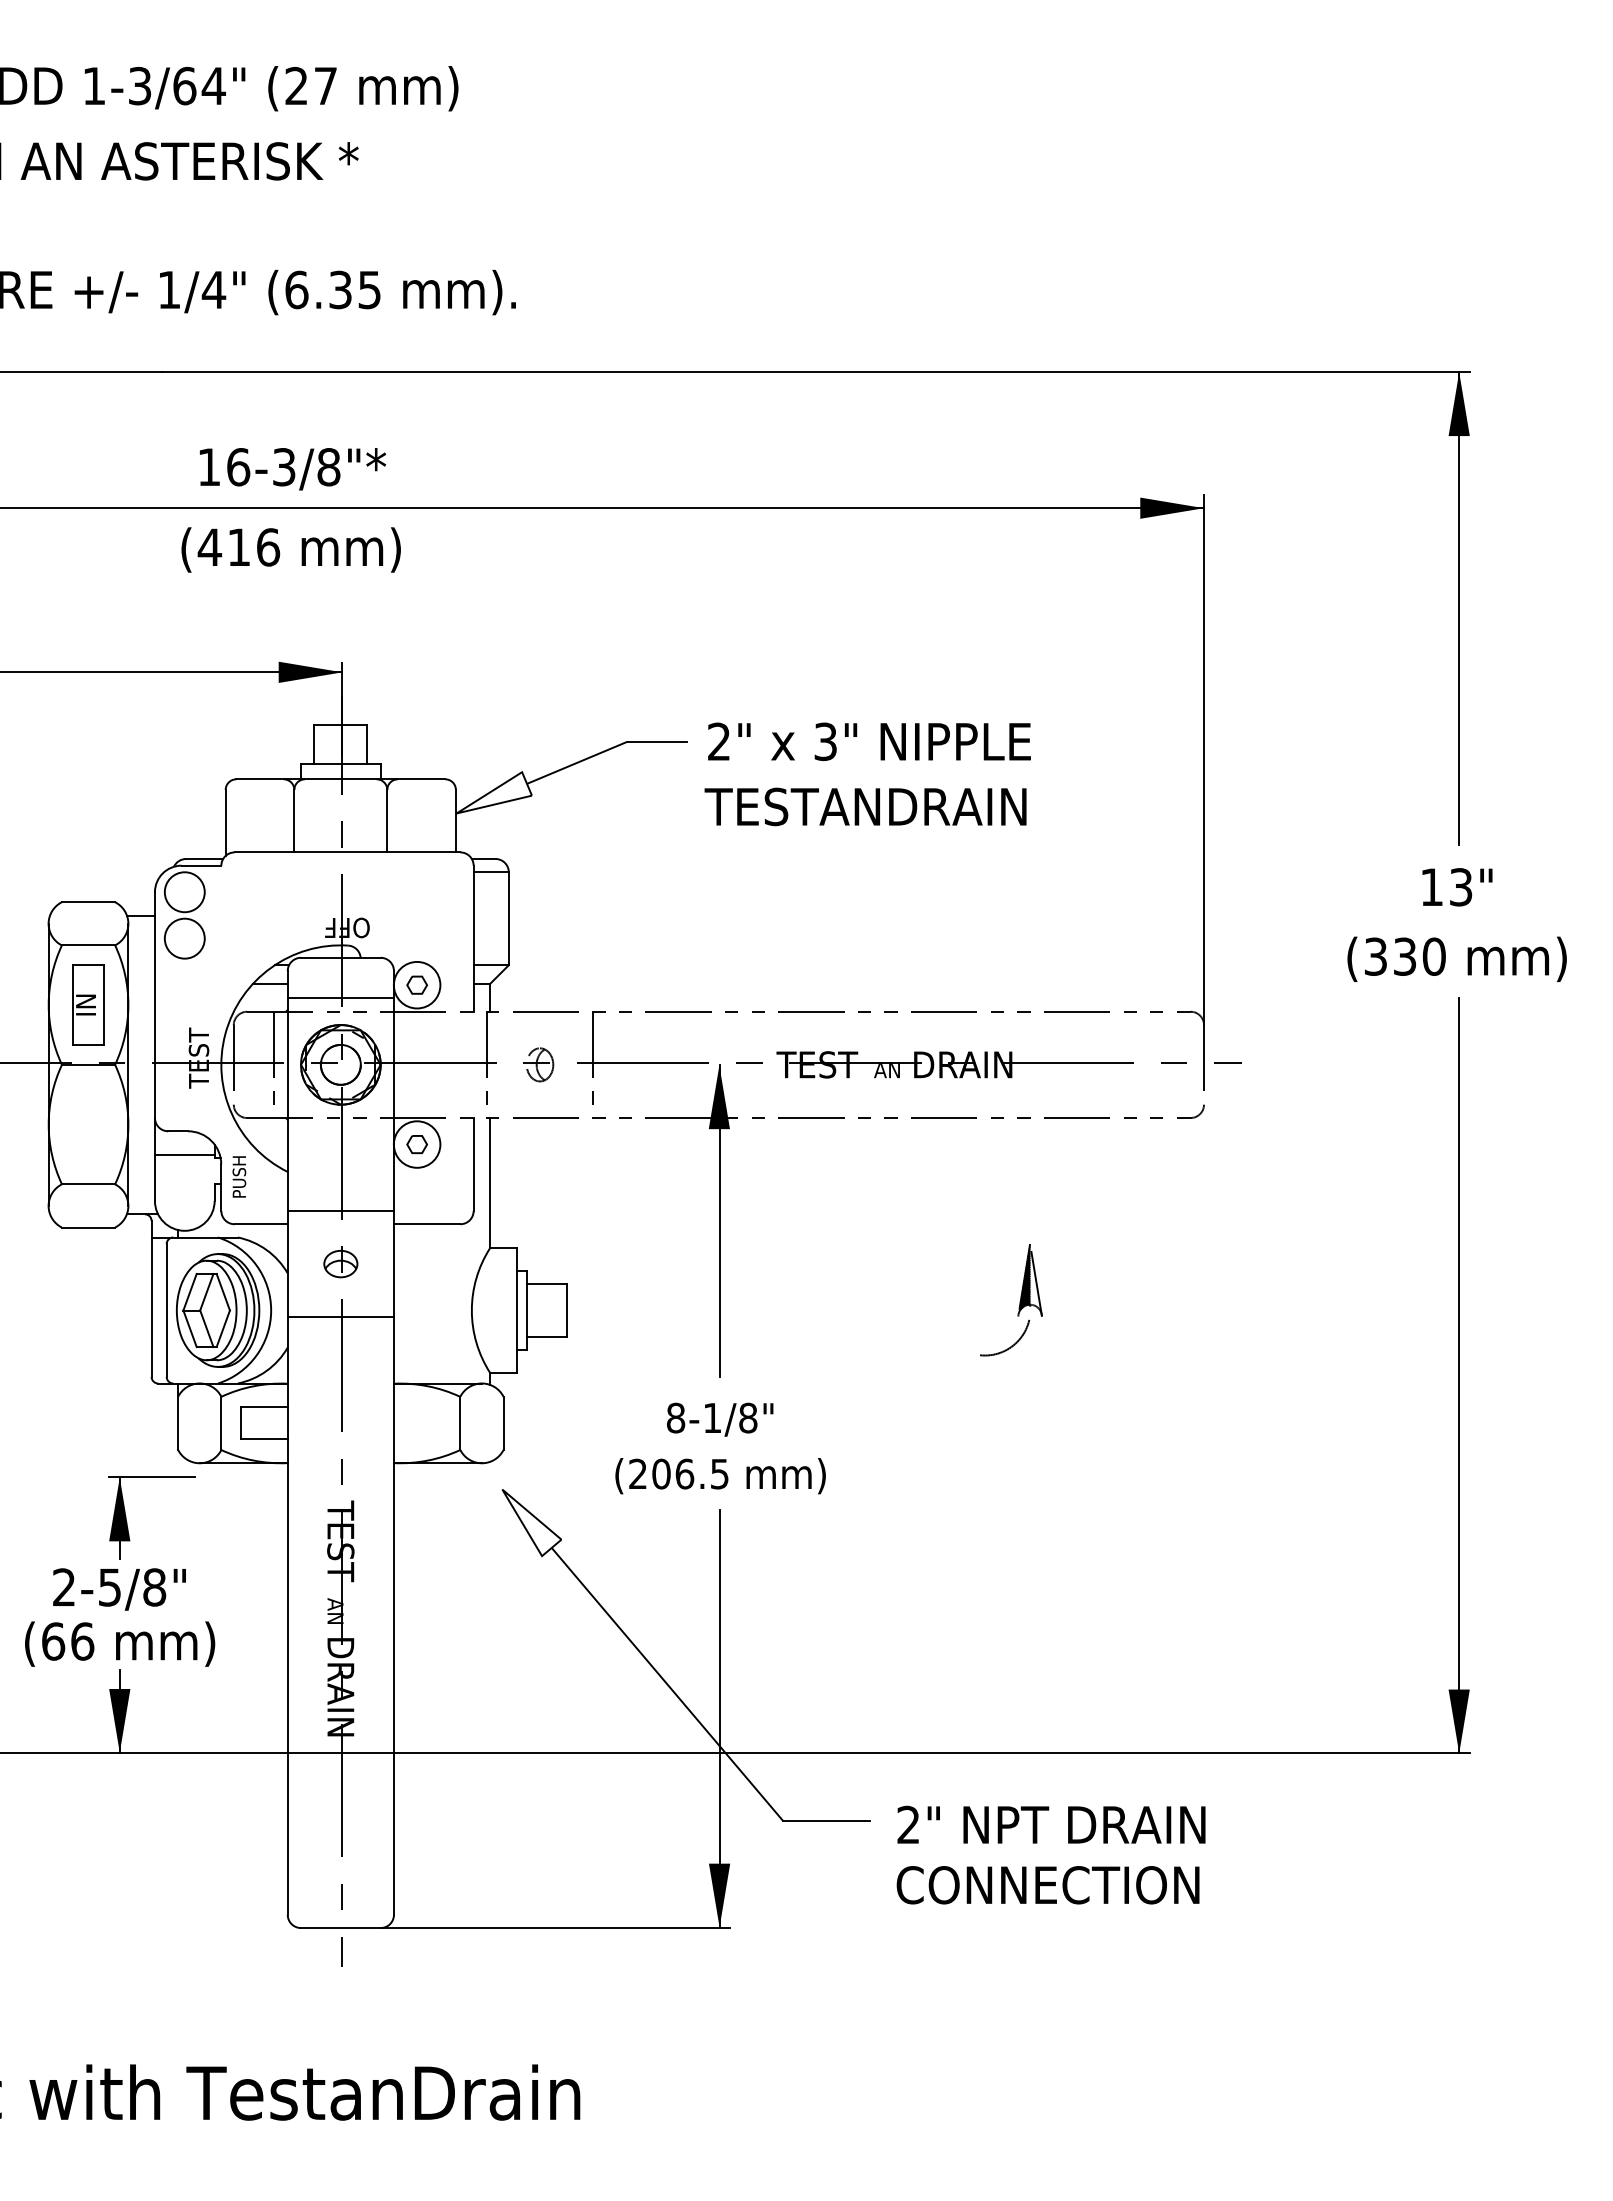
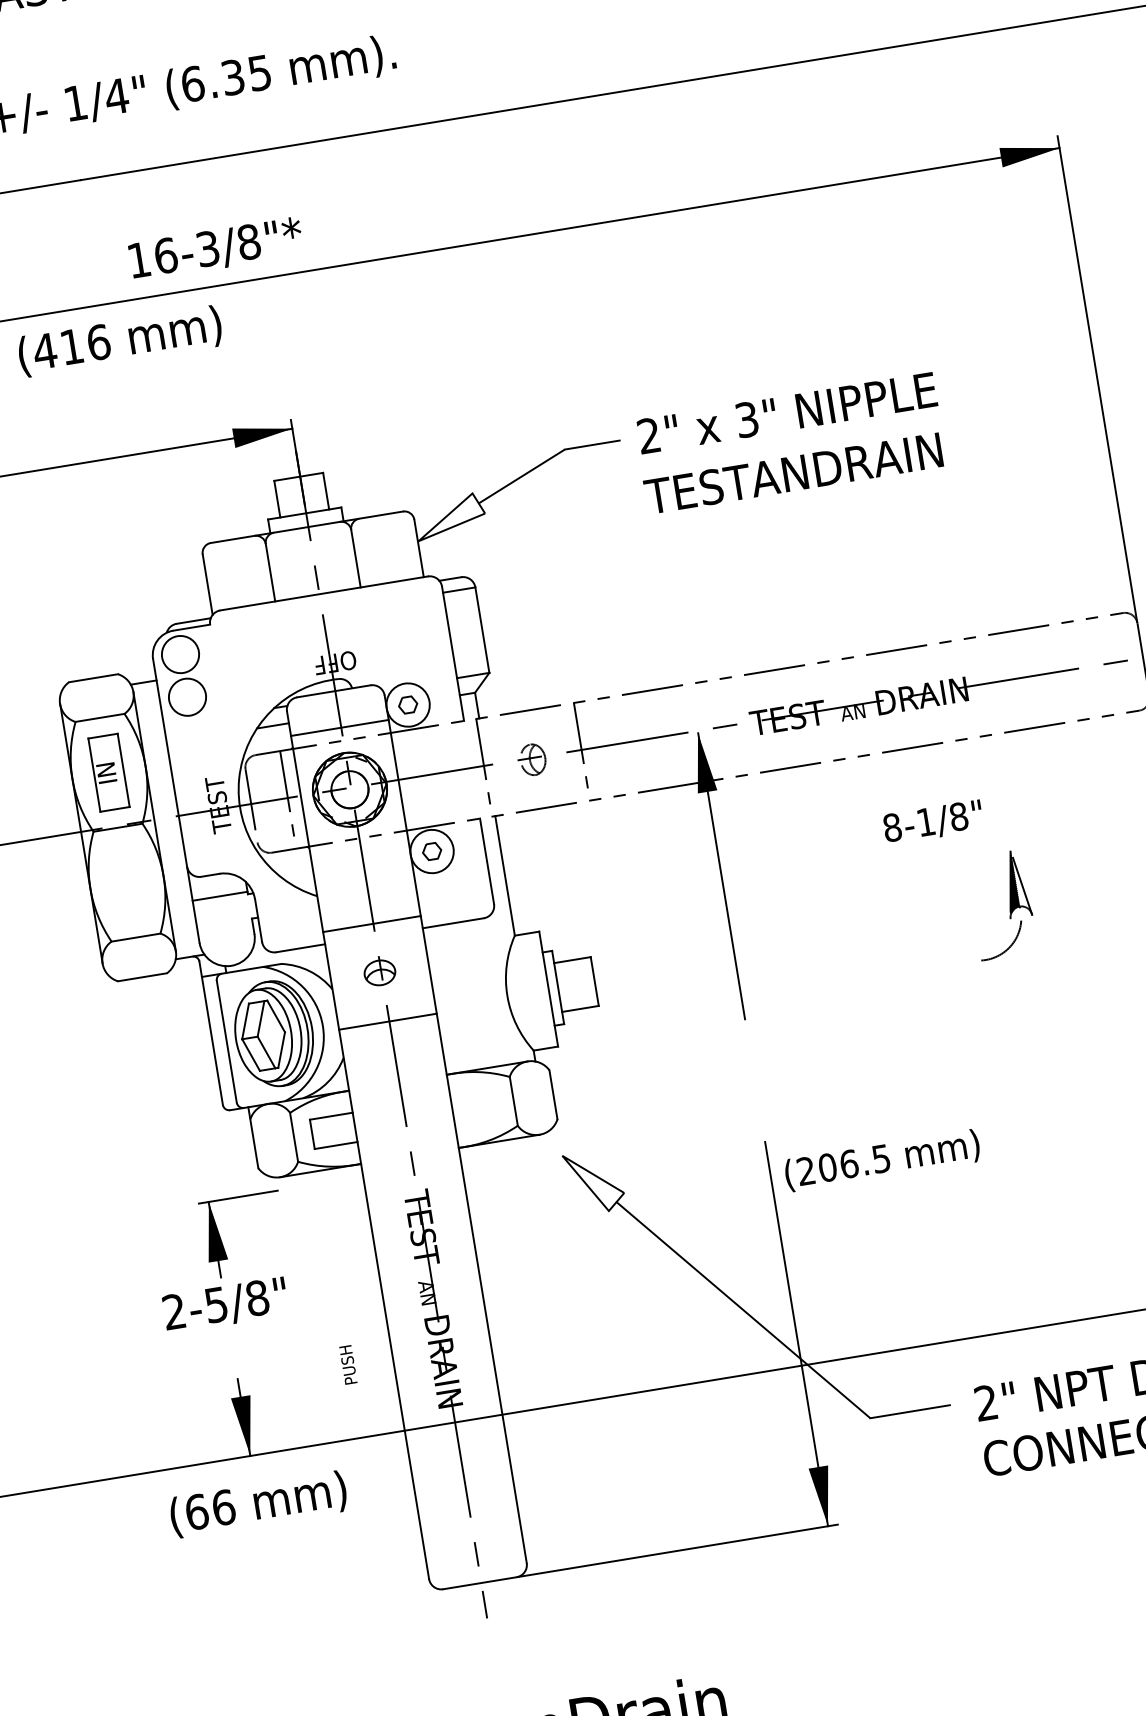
text: (290, 549) -> (119, 341), moved
text: (239, 1176) -> (348, 1364), moved
text: (720, 1419) -> (933, 822), moved
text: (720, 1476) -> (882, 1160), moved
text: (120, 1643) -> (258, 1503), moved

